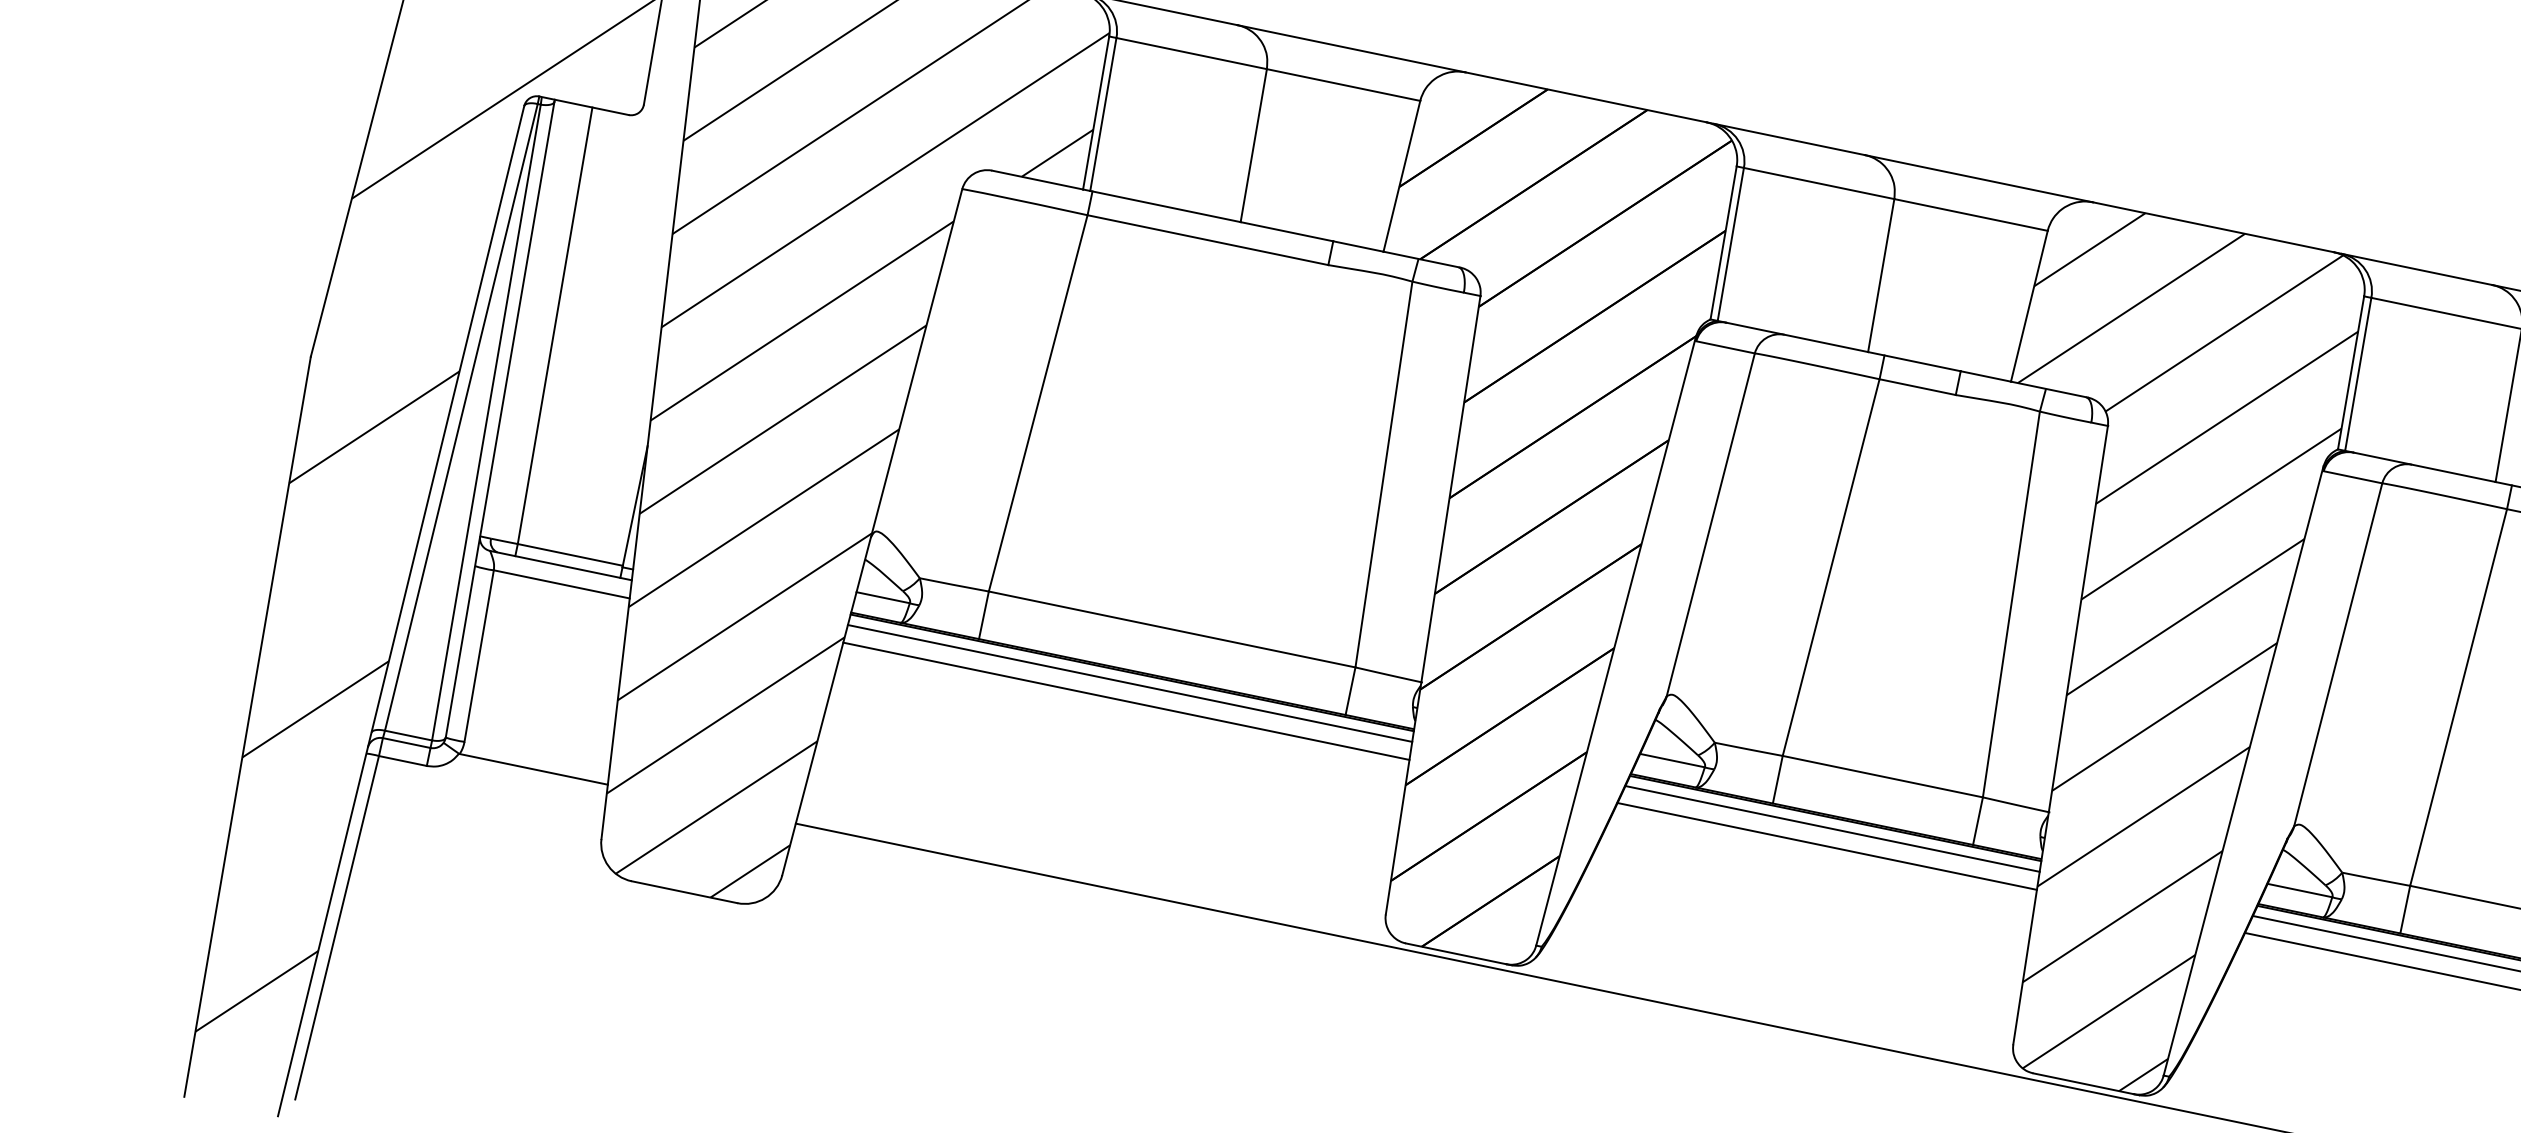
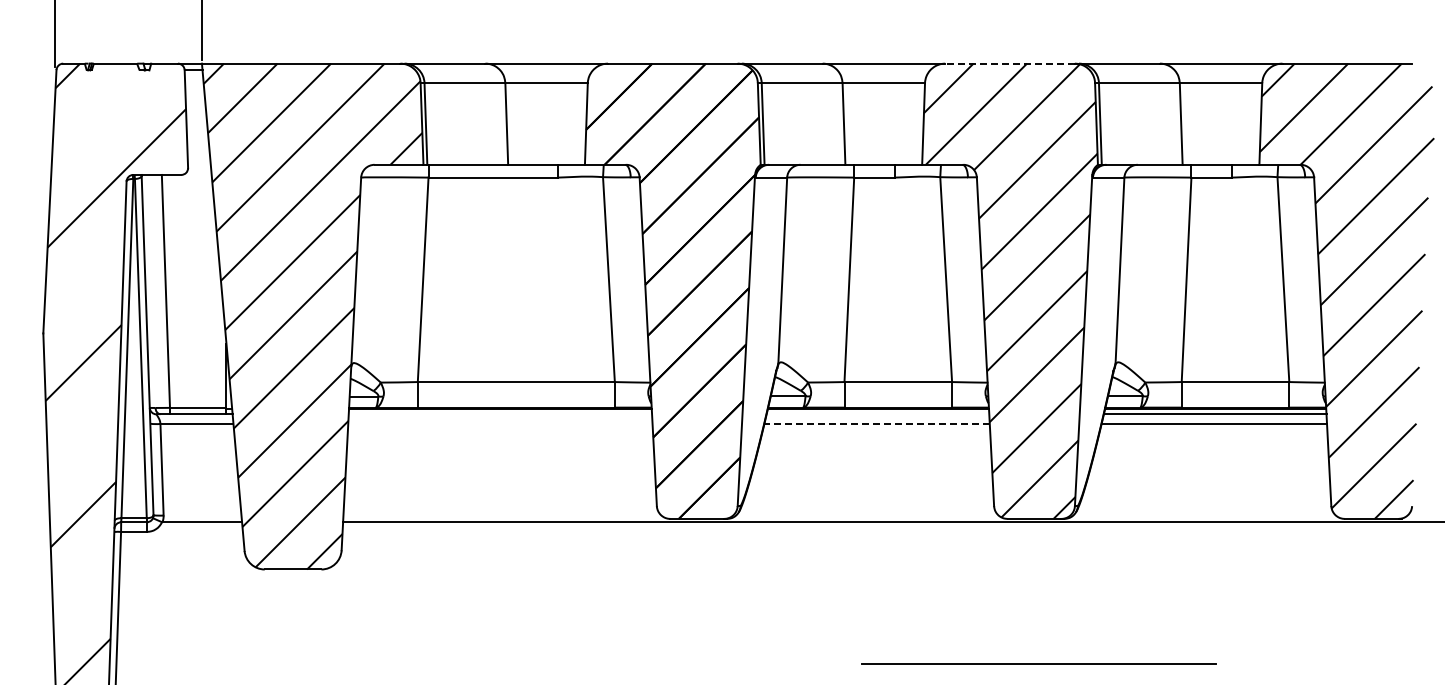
line: (2214, 227) -> (1010, 63), solid -> dashed
line: (1130, 683) -> (500, 414), removed
line: (1126, 700) -> (500, 423), removed
line: (1831, 828) -> (877, 414), removed
line: (1828, 845) -> (877, 423), solid -> dashed

